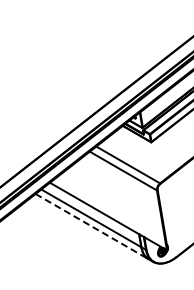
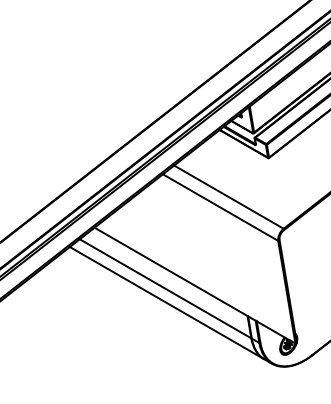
line: (92, 226) -> (167, 302), dashed -> solid

